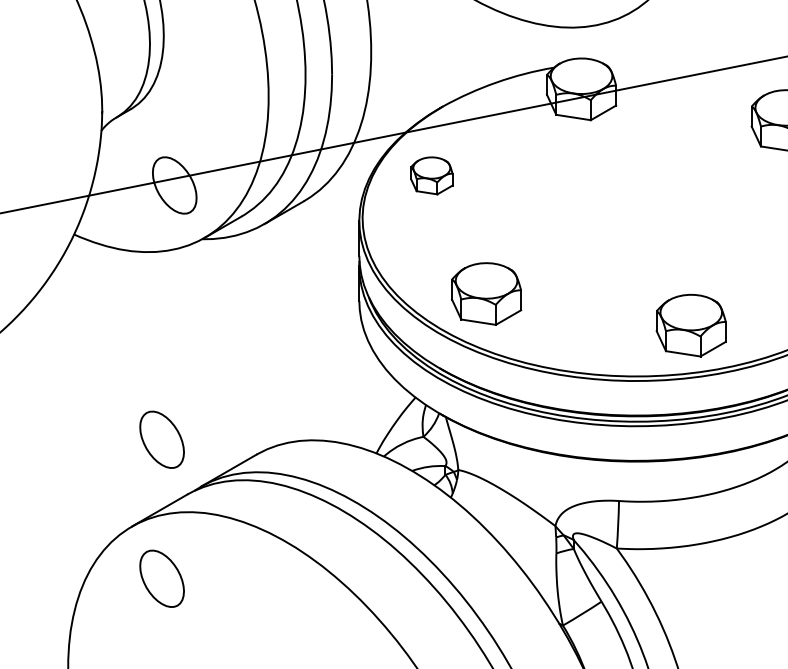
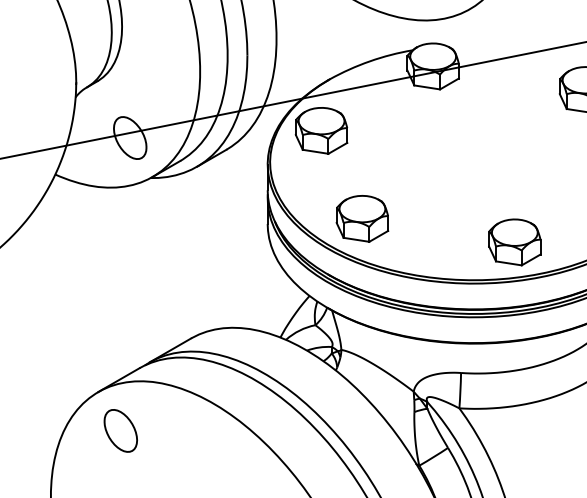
part: (431, 175) -> (321, 130), size x1.67
part: (161, 439) -> (120, 327), removed

